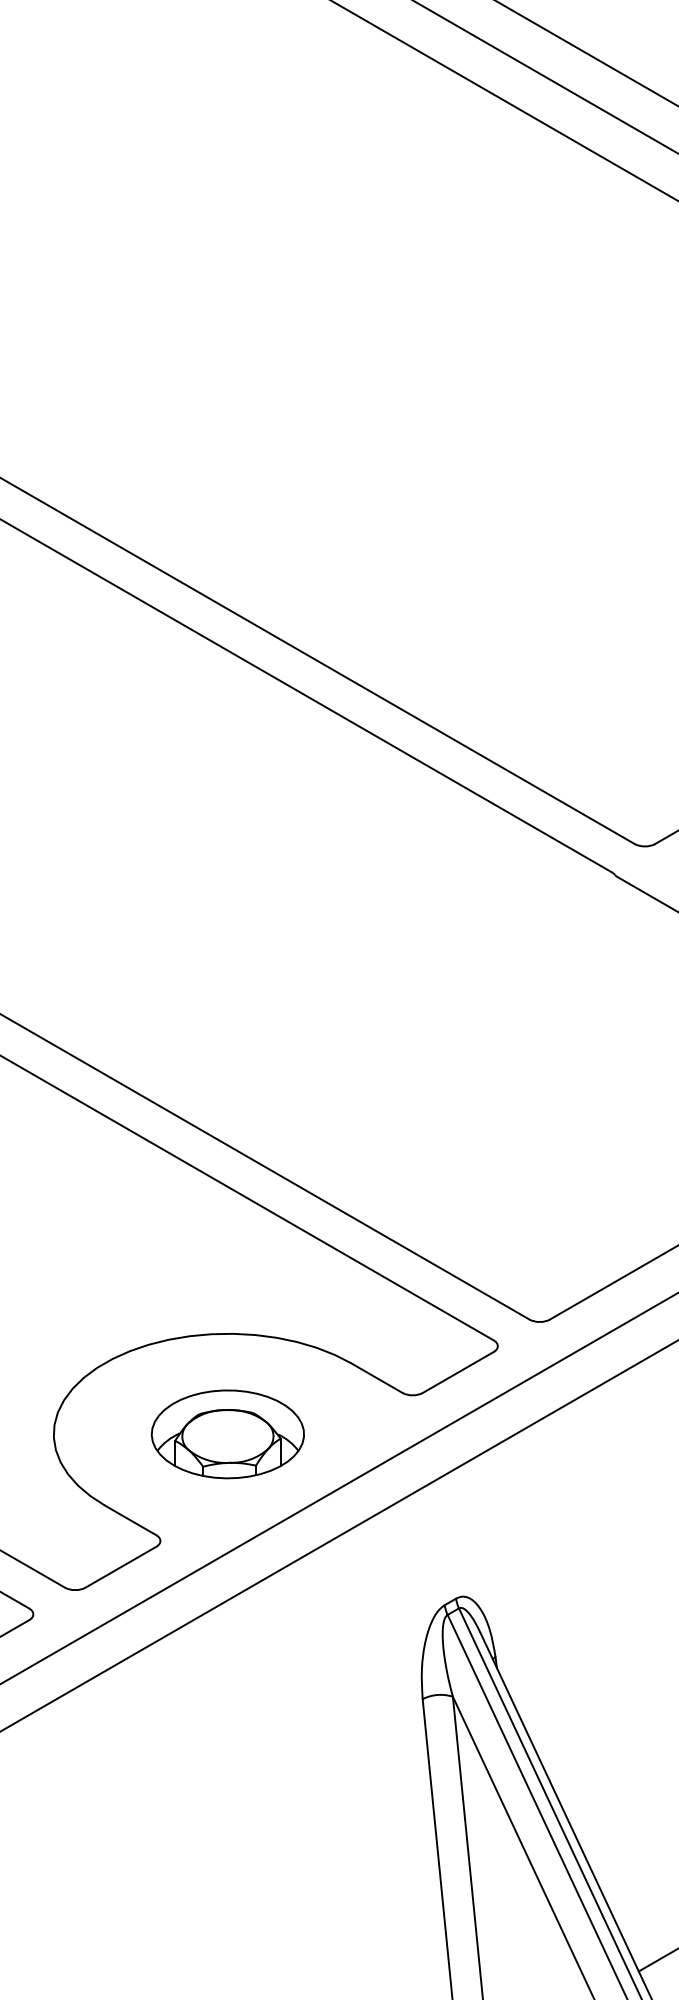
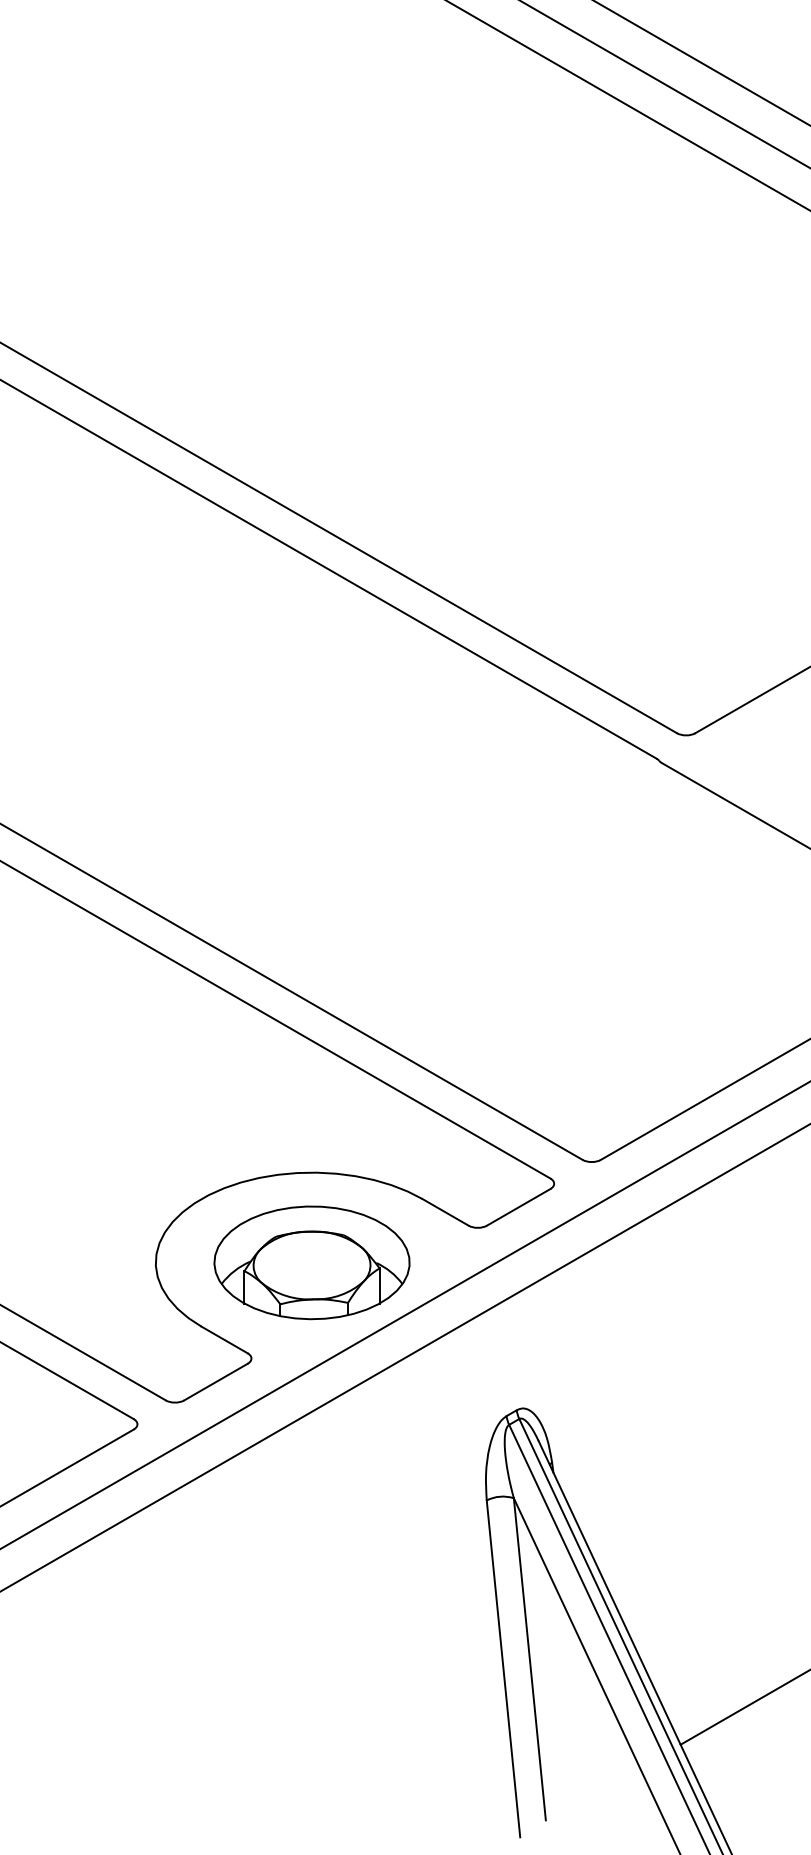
part: (227, 1433) -> (311, 1262), size x1.43

